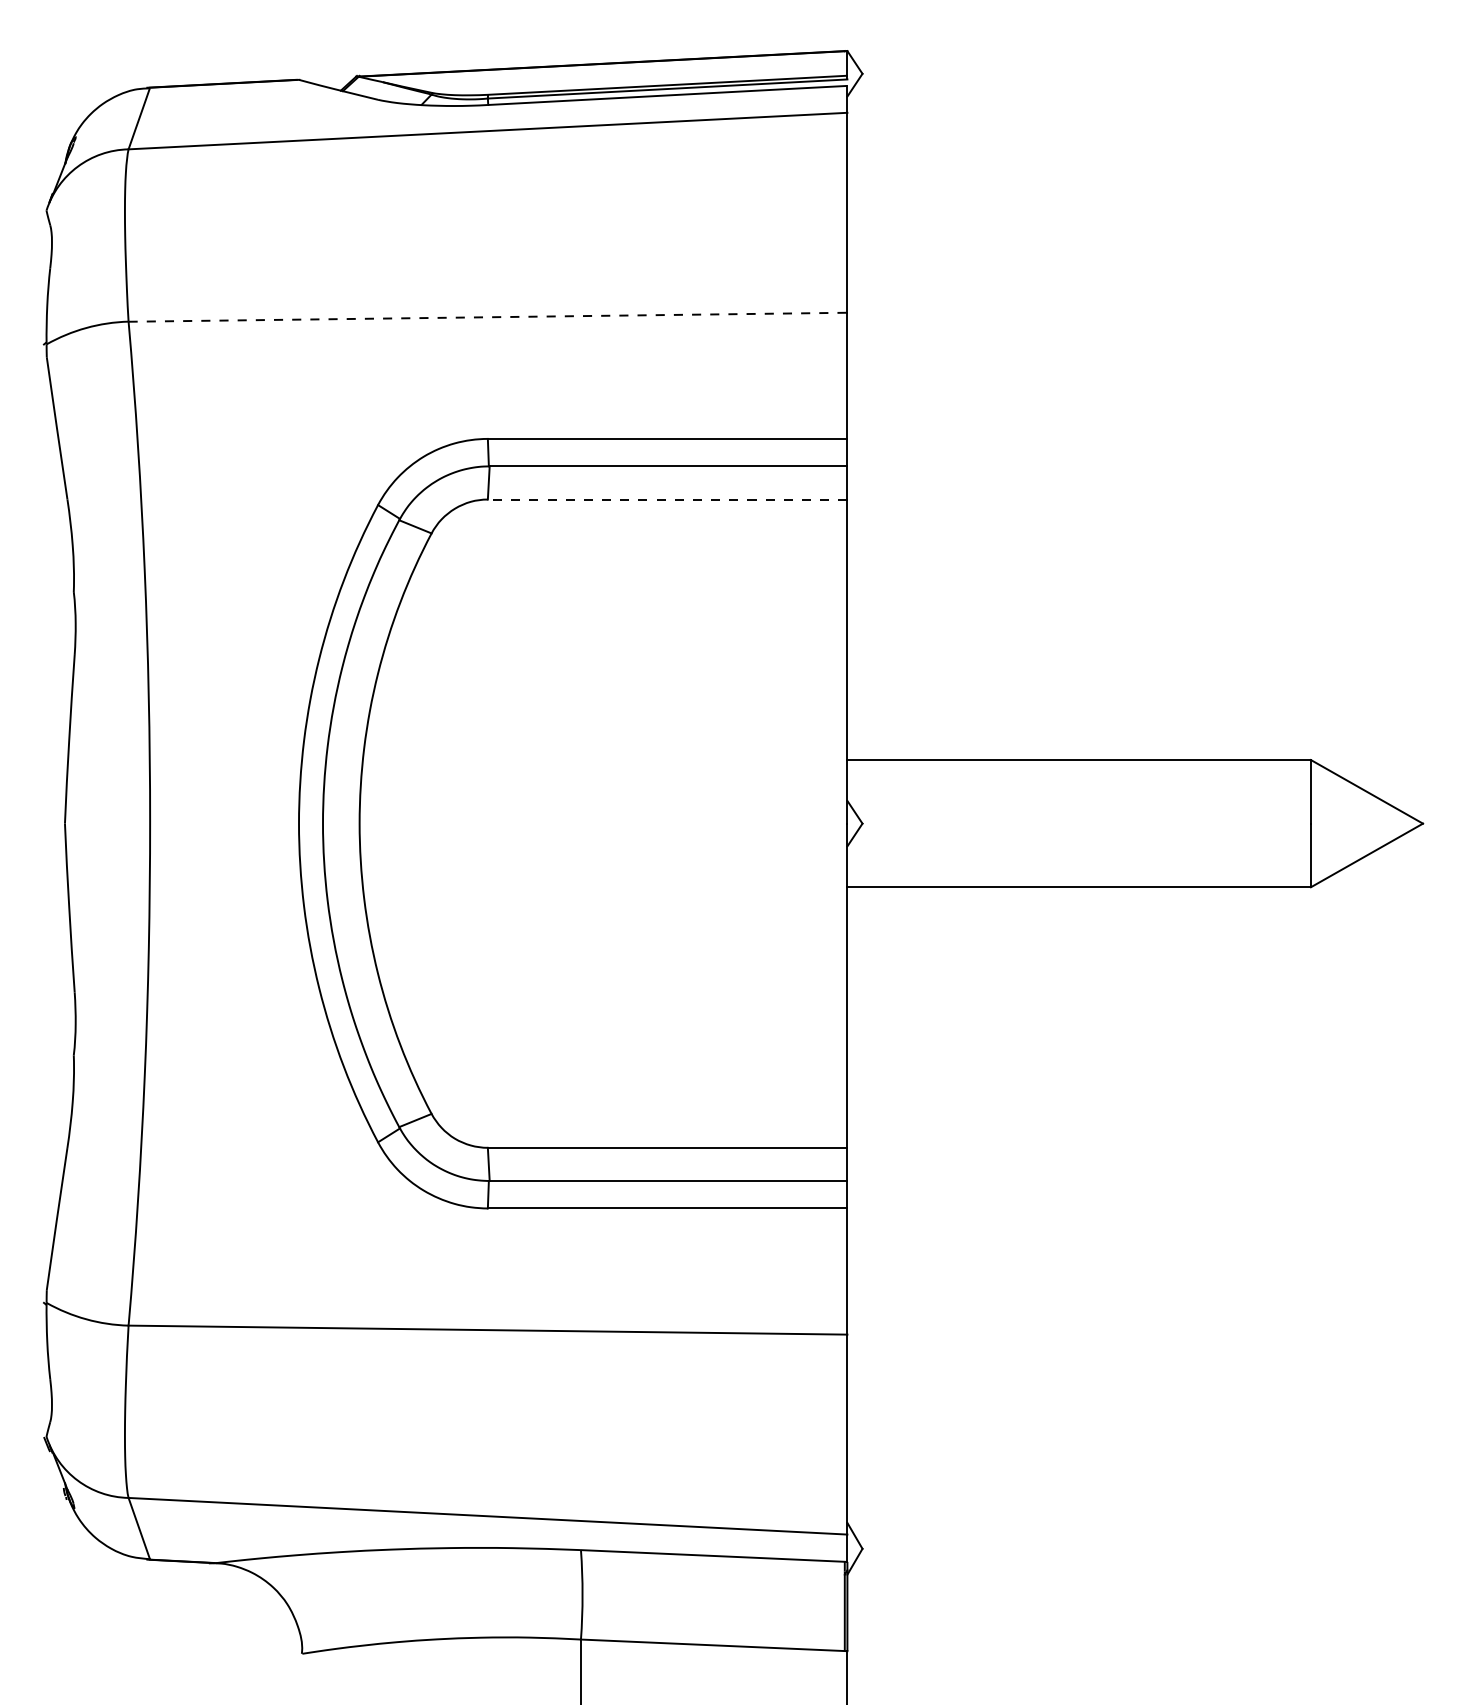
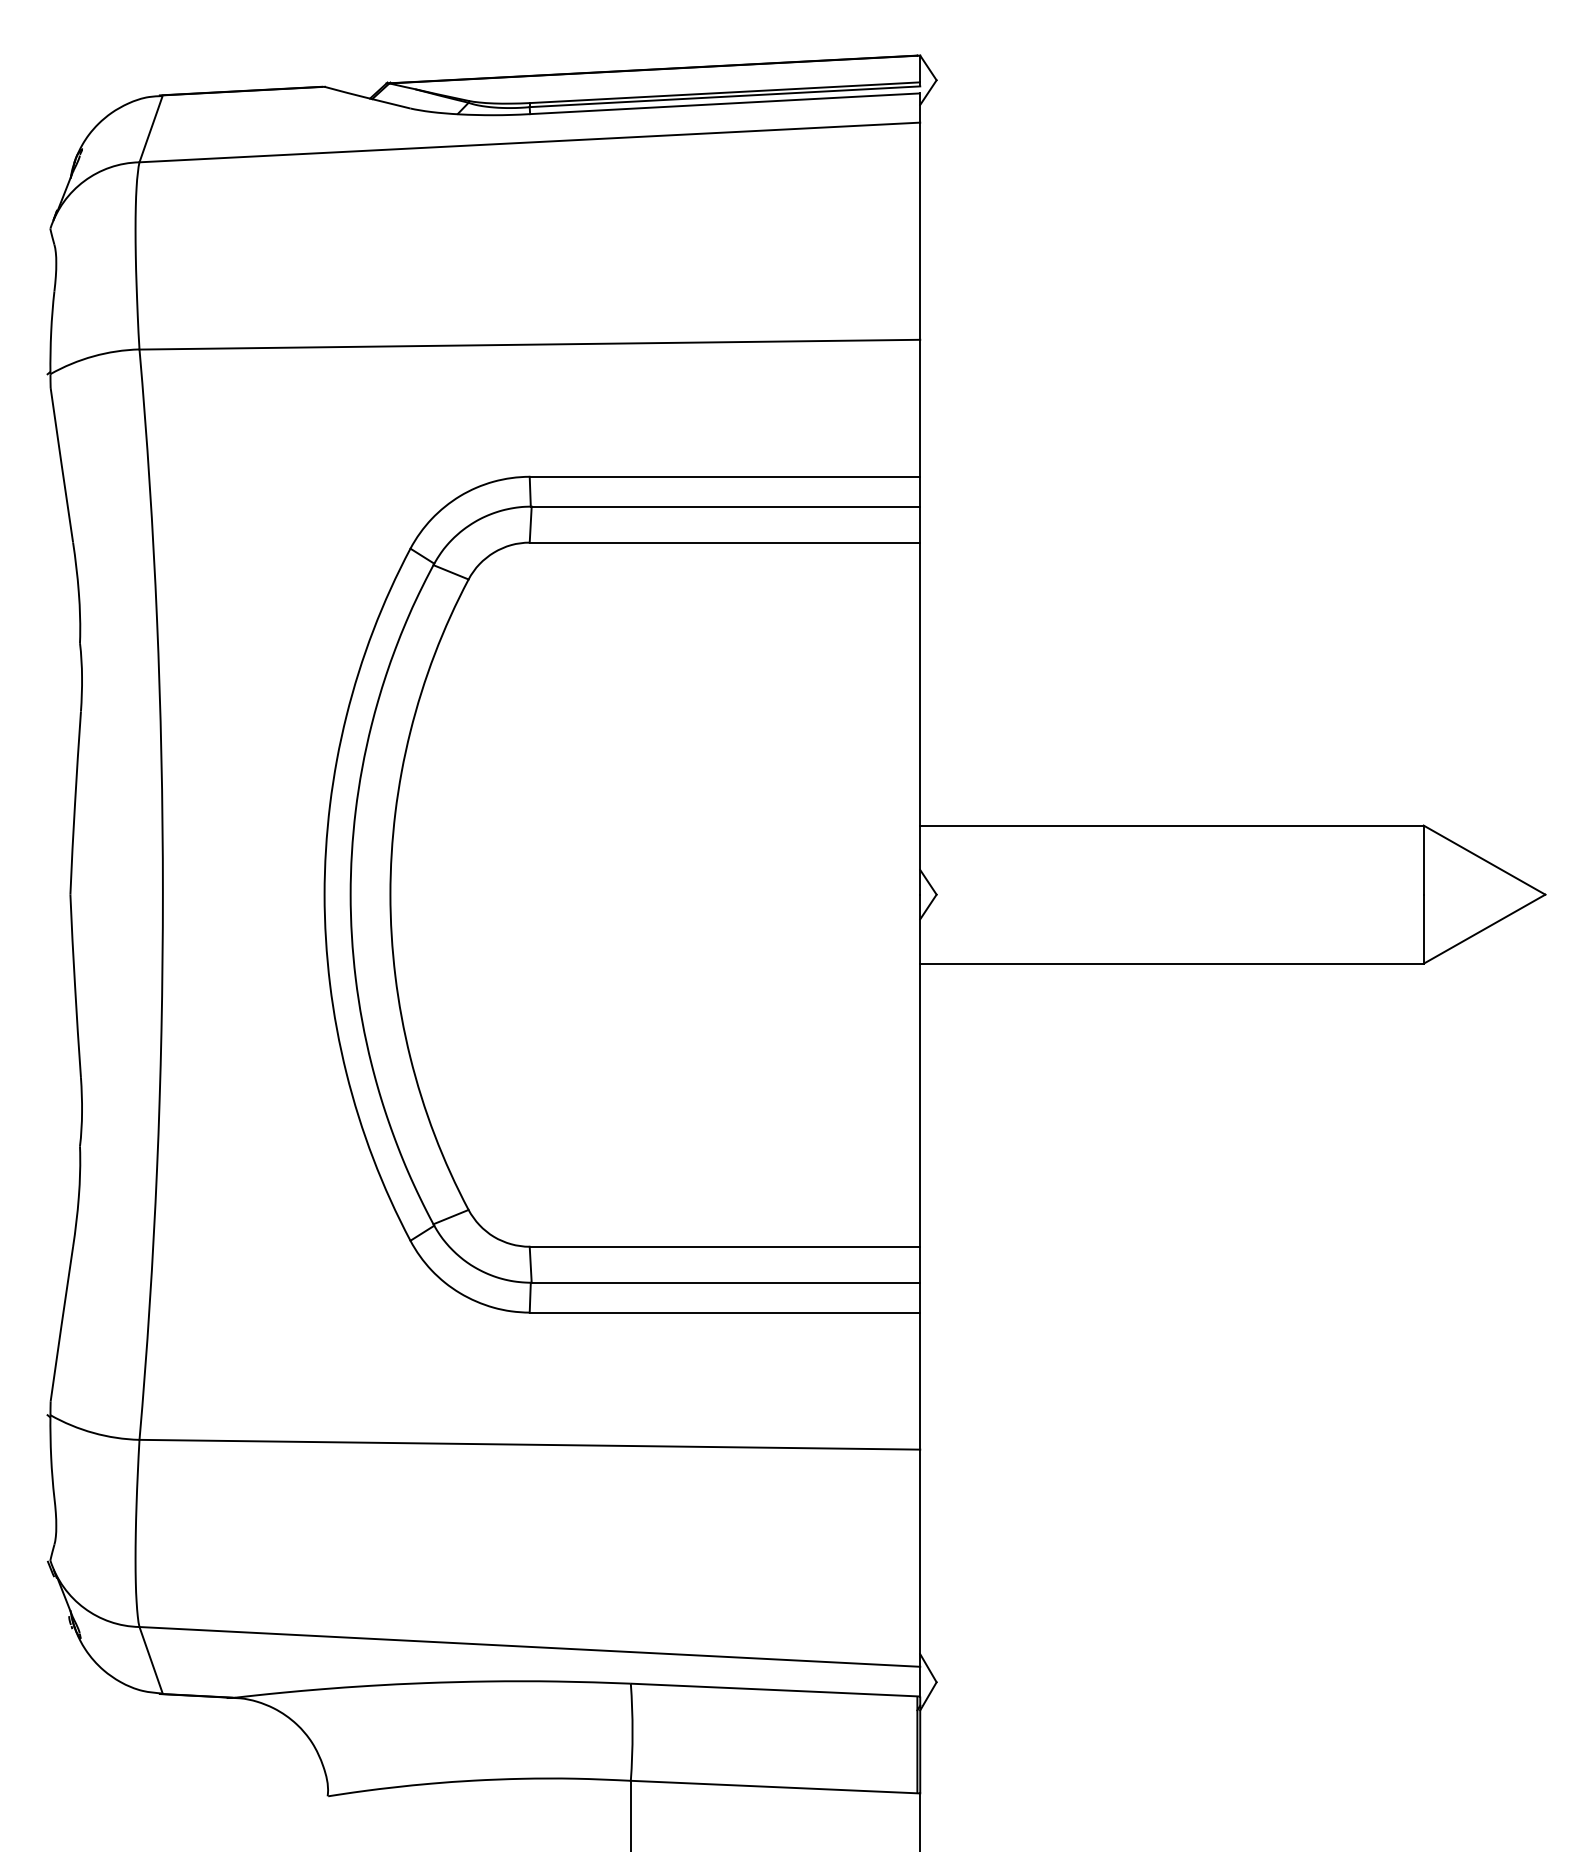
line: (488, 317) -> (530, 344), dashed -> solid
line: (667, 499) -> (724, 542), dashed -> solid

